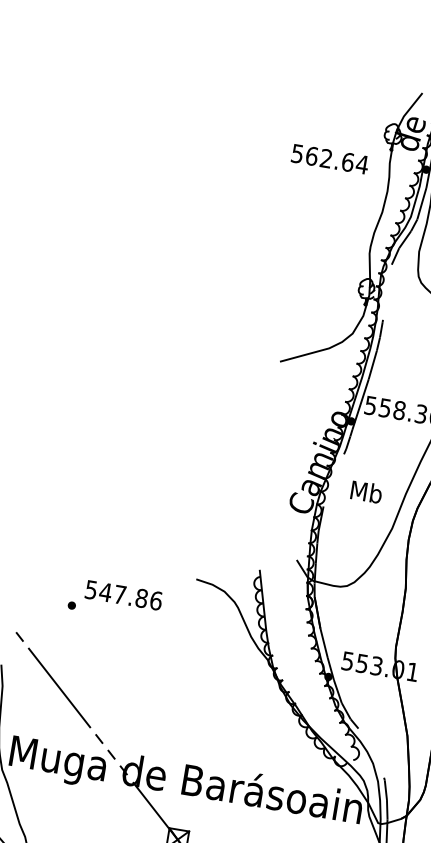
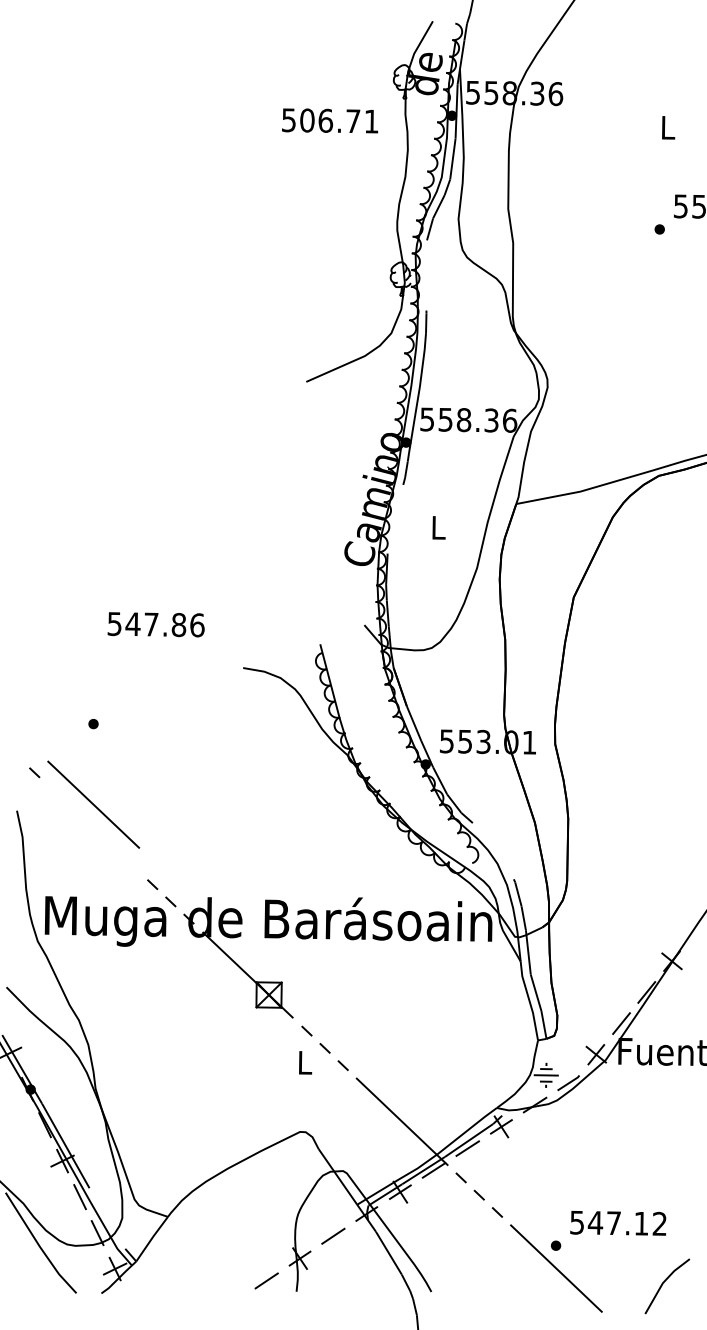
text: (337, 160) -> (339, 120), 562.64 -> 506.71
text: (366, 492) -> (438, 527), Mb -> L
text: (123, 595) -> (155, 624), moved
line: (59, 687) -> (93, 804), moved

